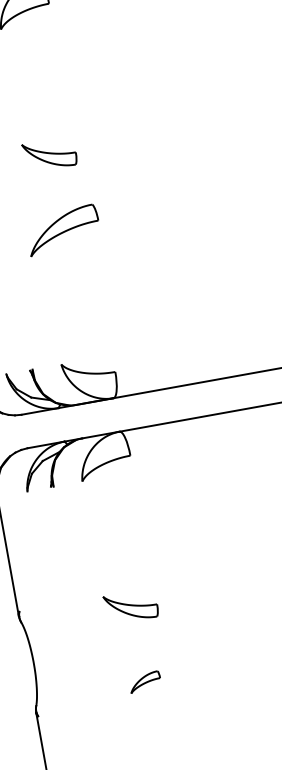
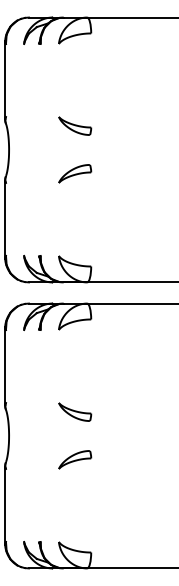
part: (64, 229) -> (75, 173), size x0.71
part: (145, 681) -> (75, 459), size x1.67

